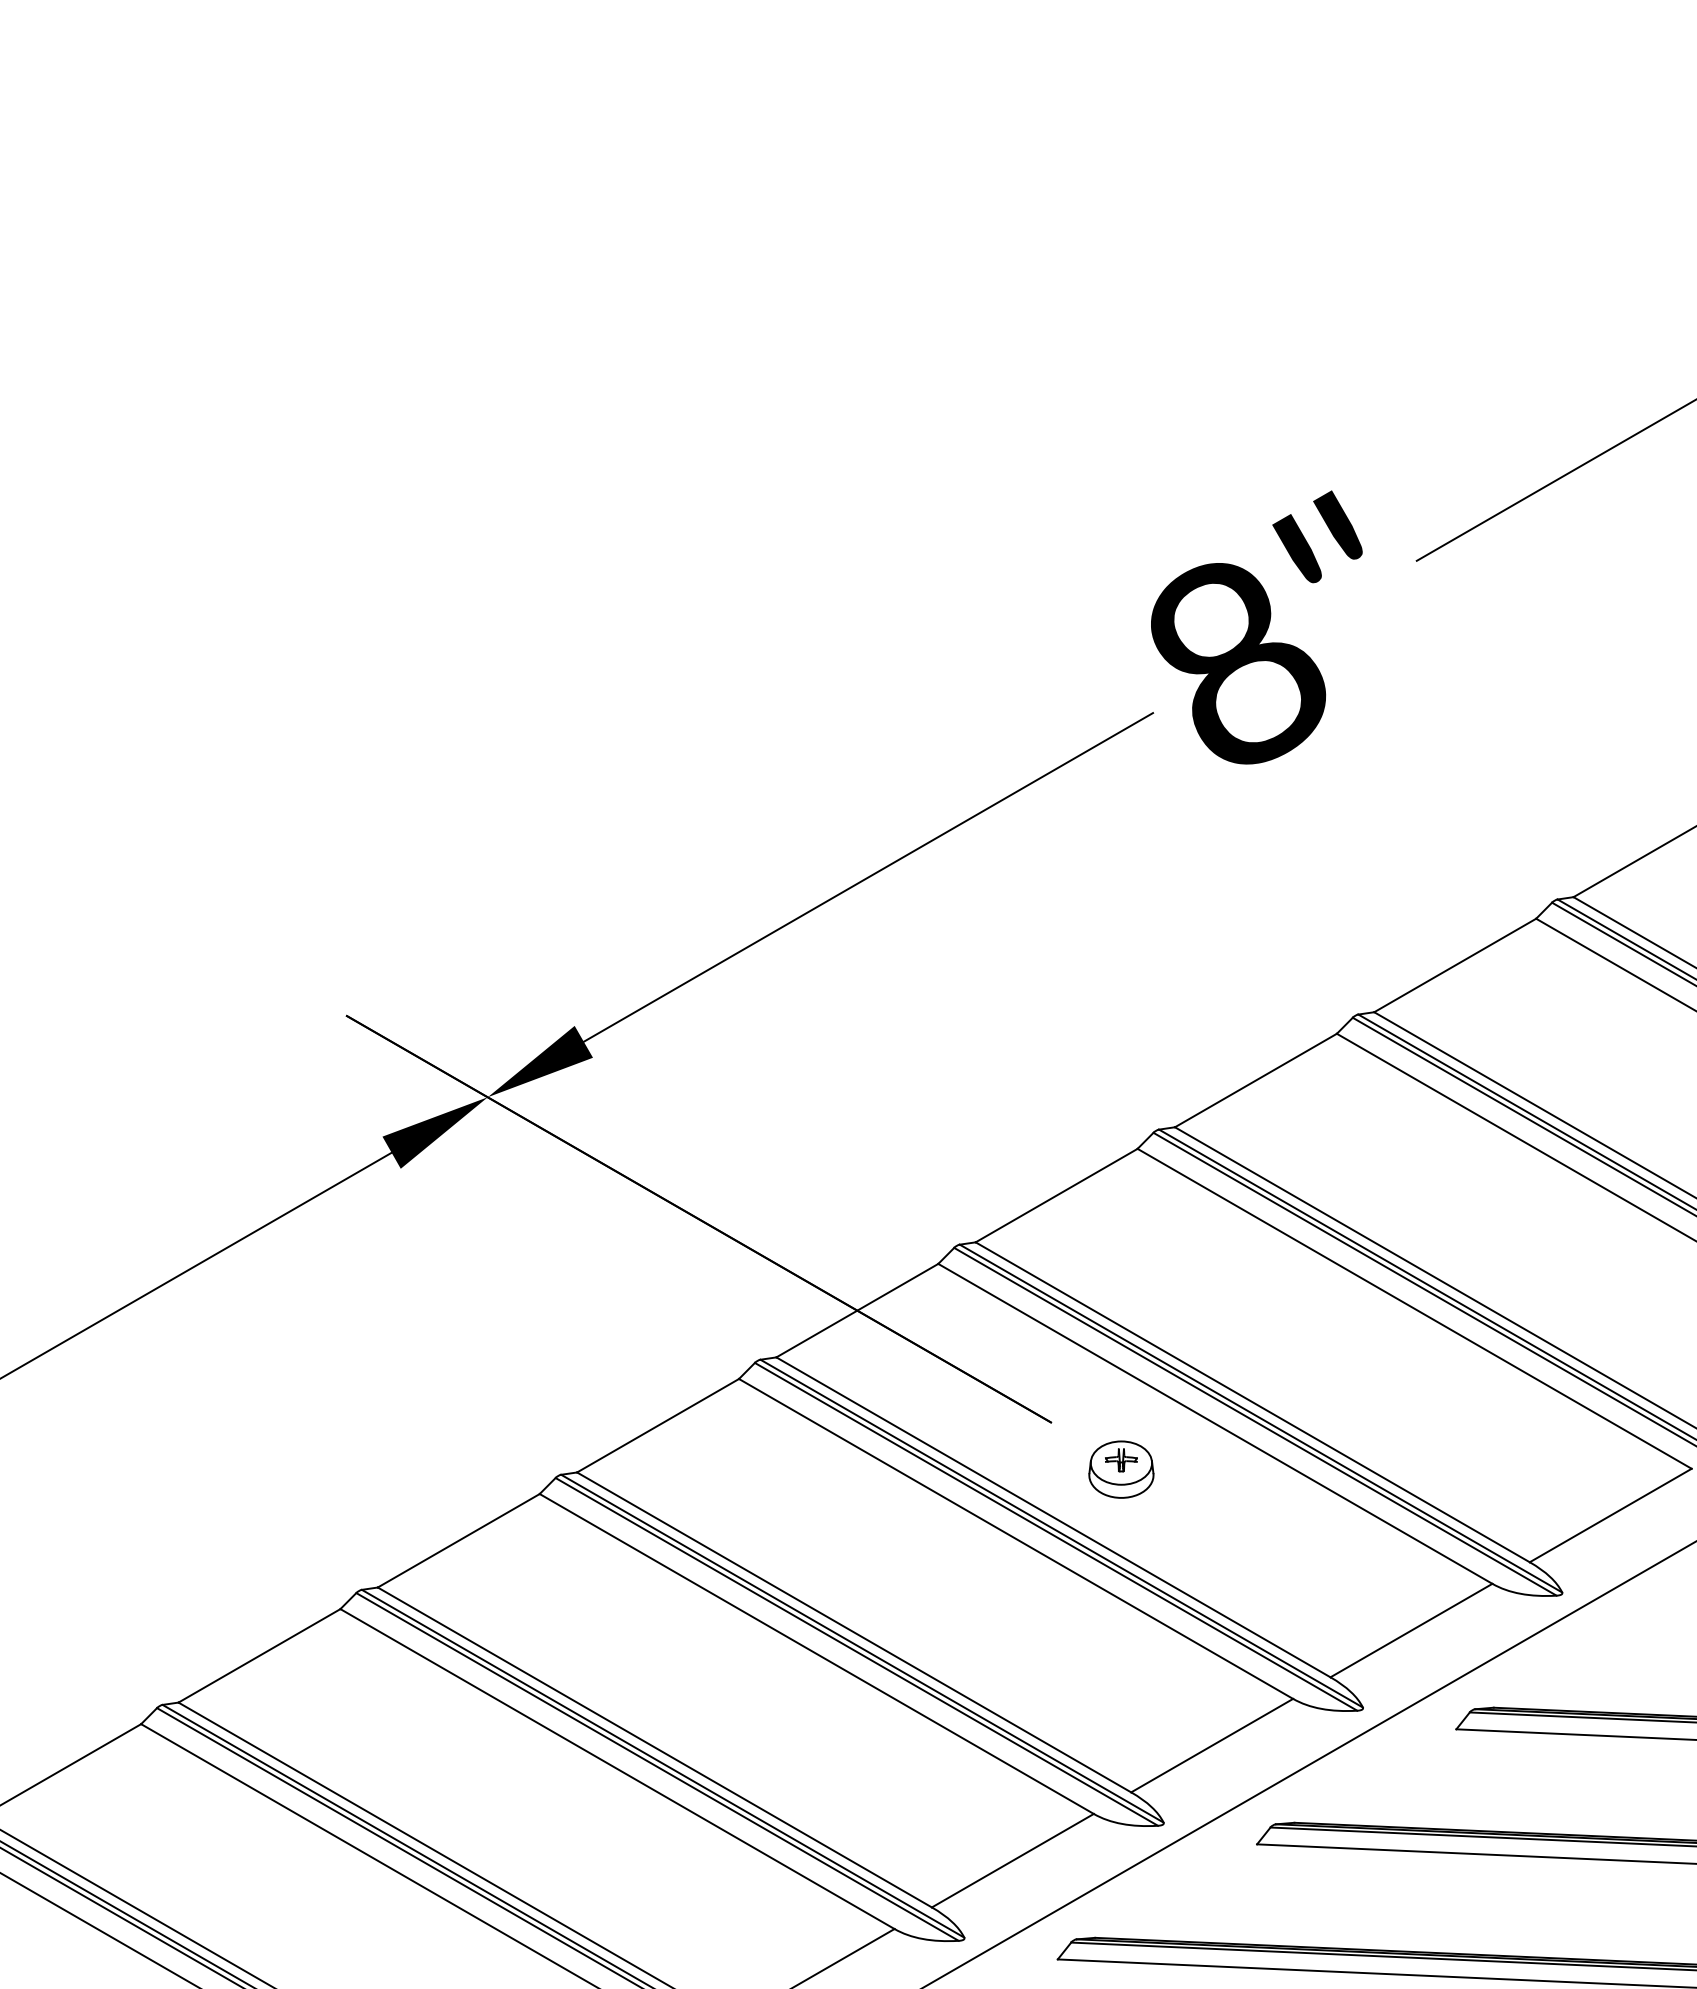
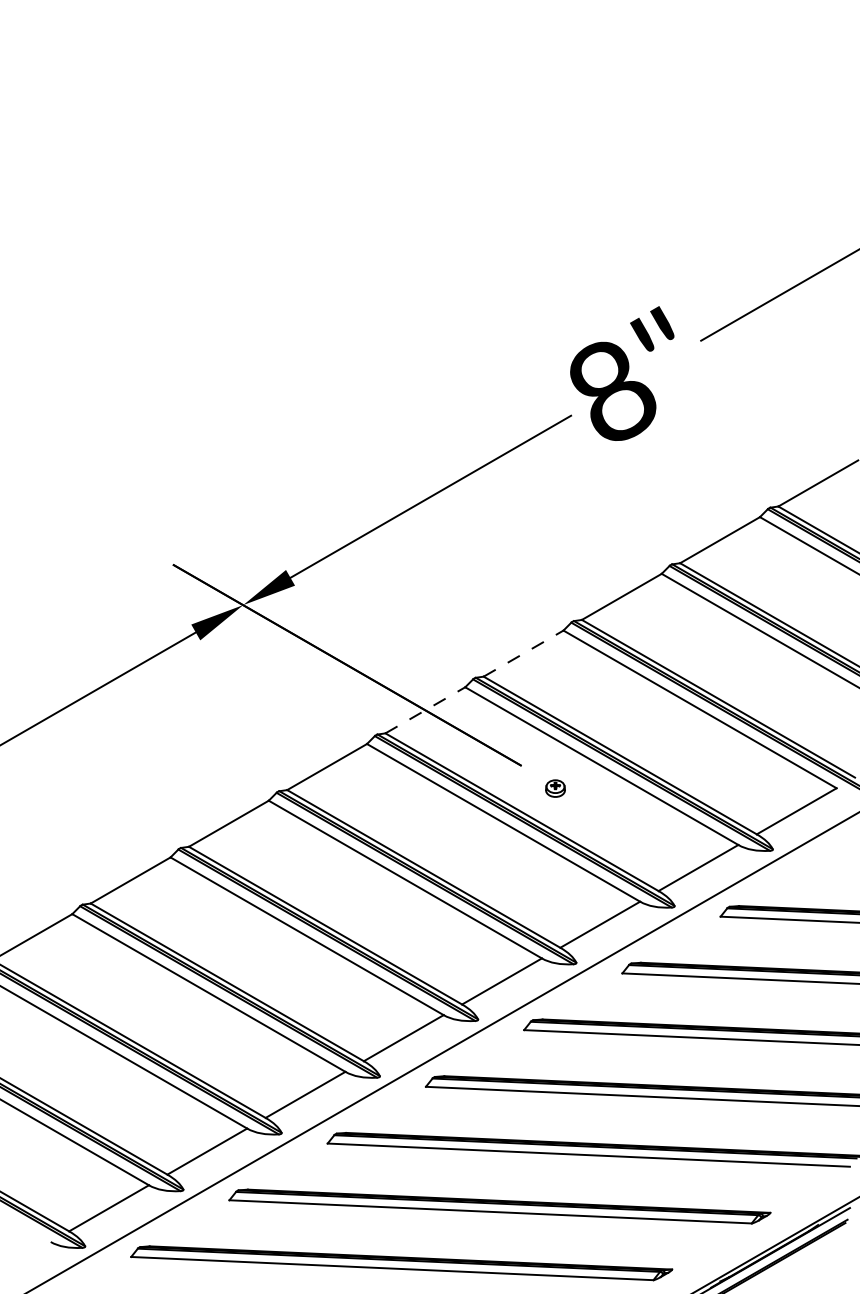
line: (1058, 1195) -> (524, 653), solid -> dashed
line: (857, 1310) -> (425, 710), solid -> dashed
part: (1121, 1469) -> (555, 788), size x0.6

